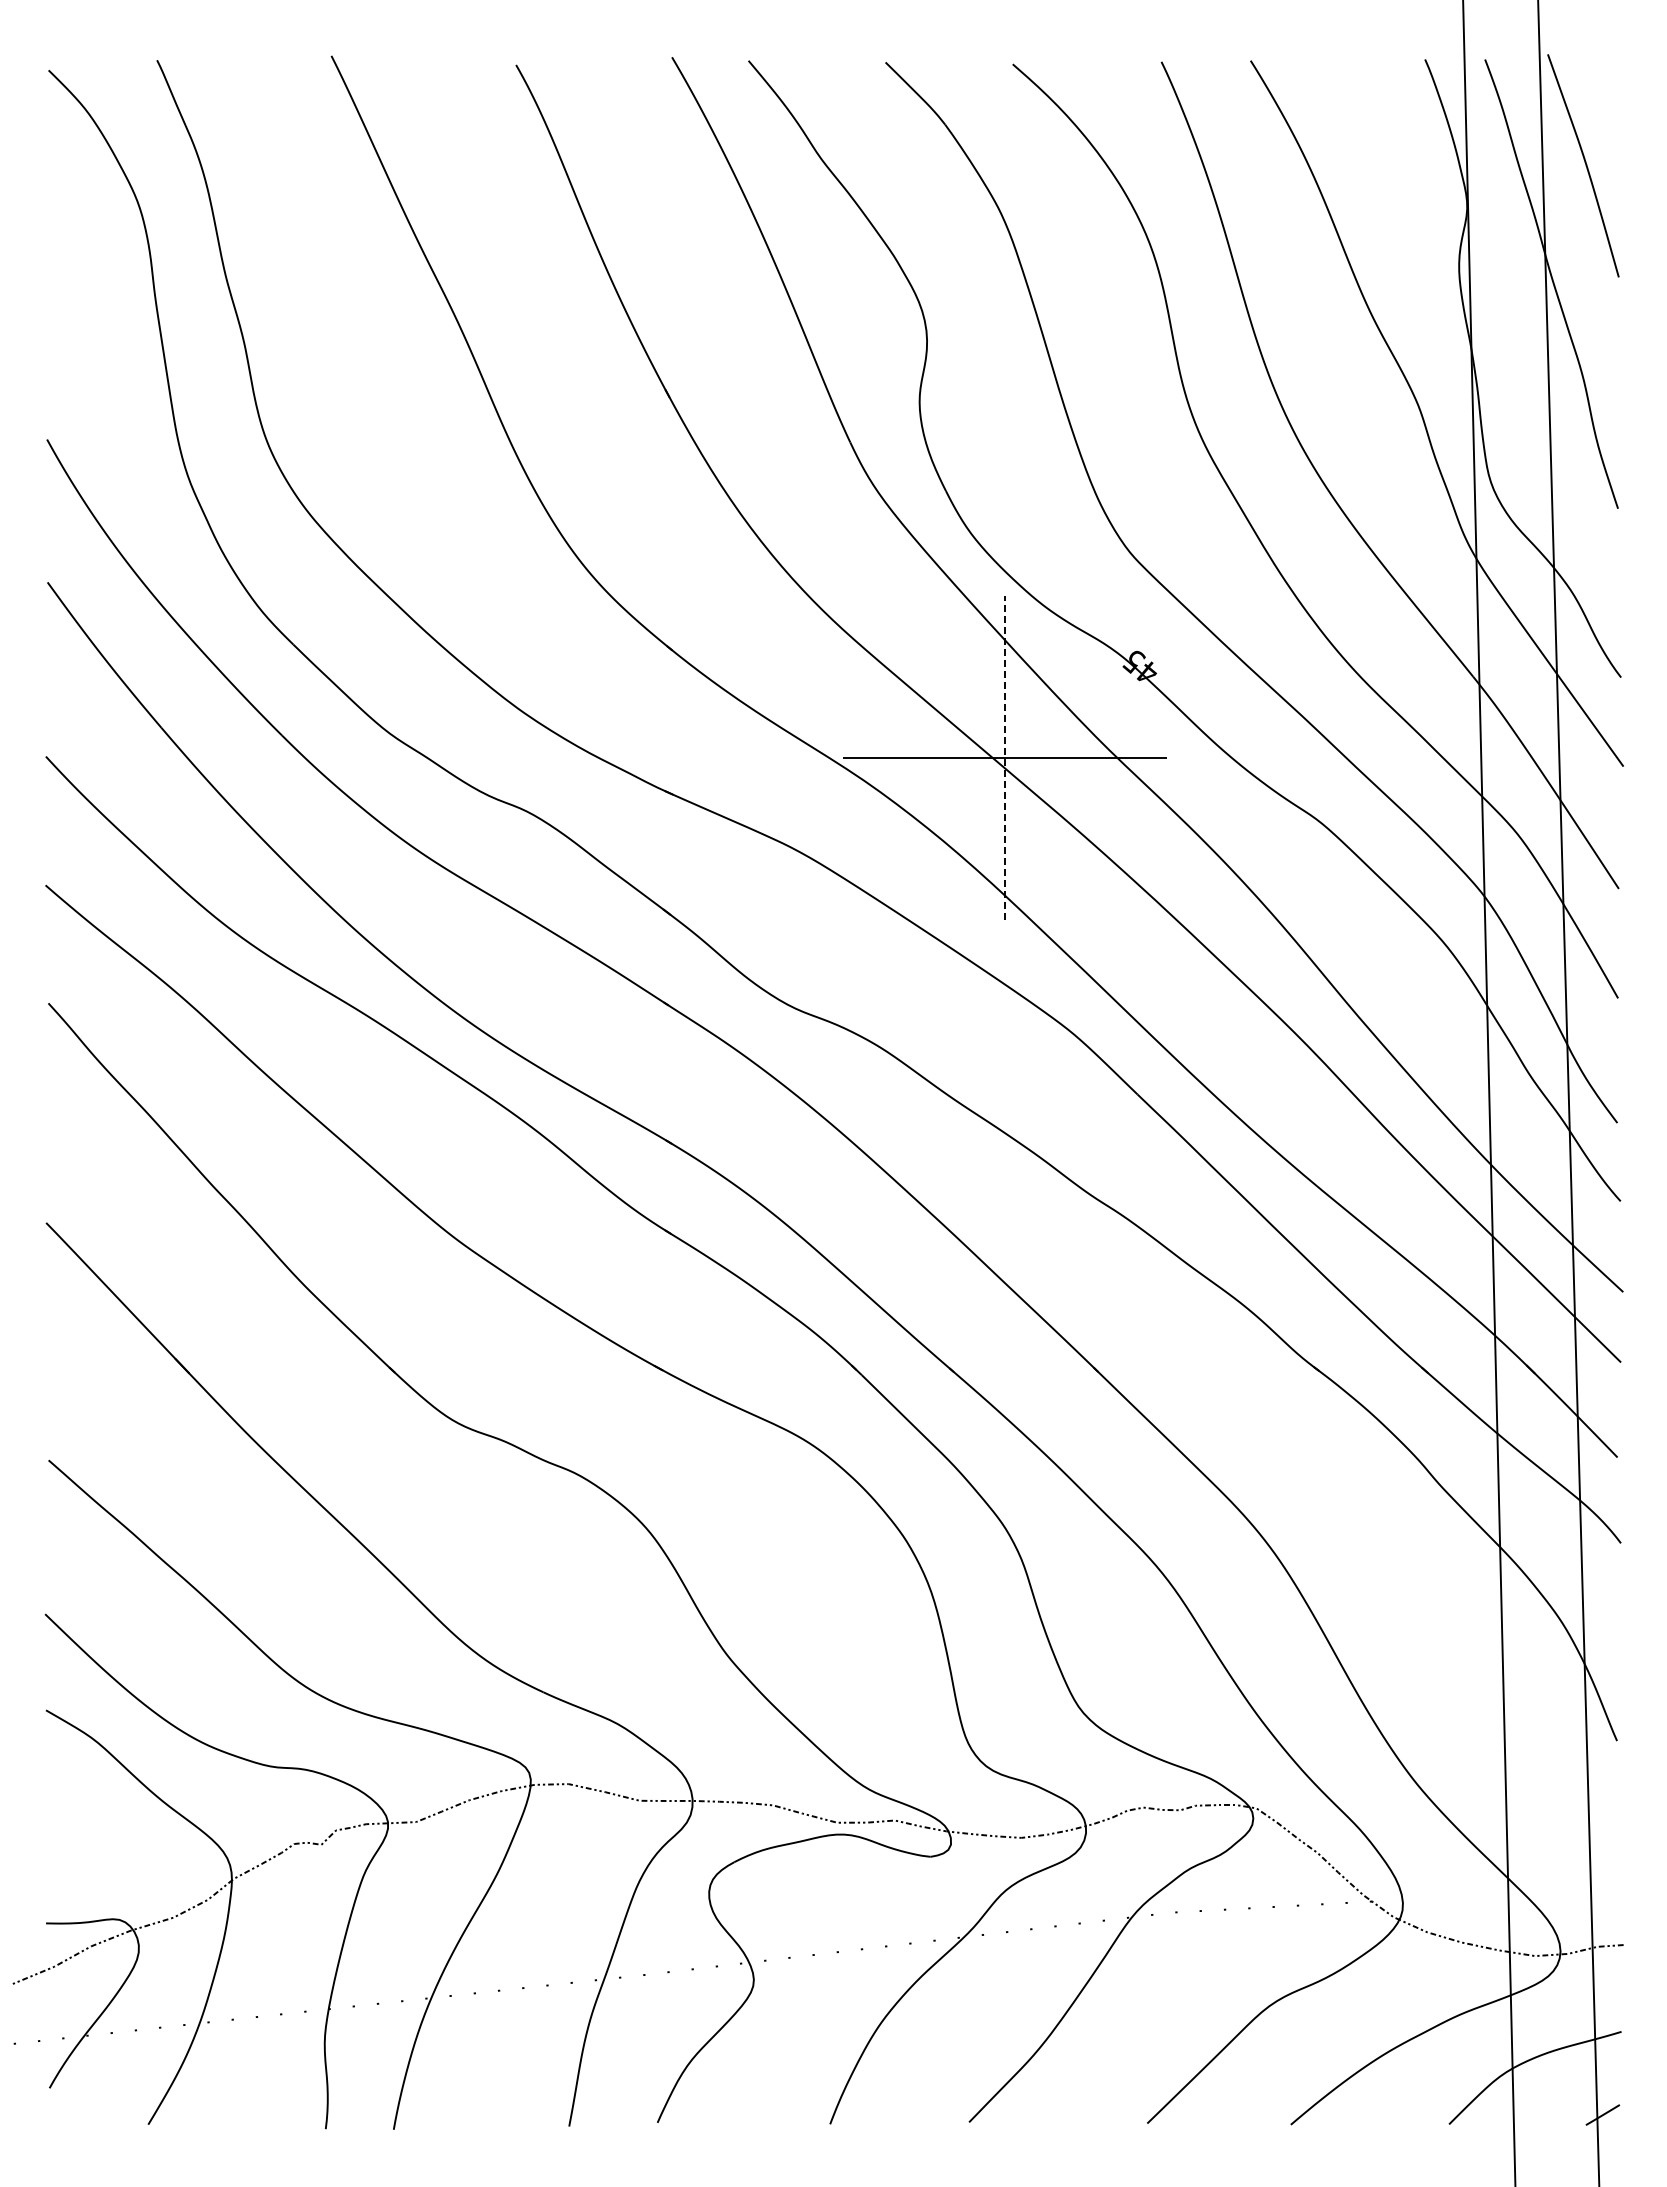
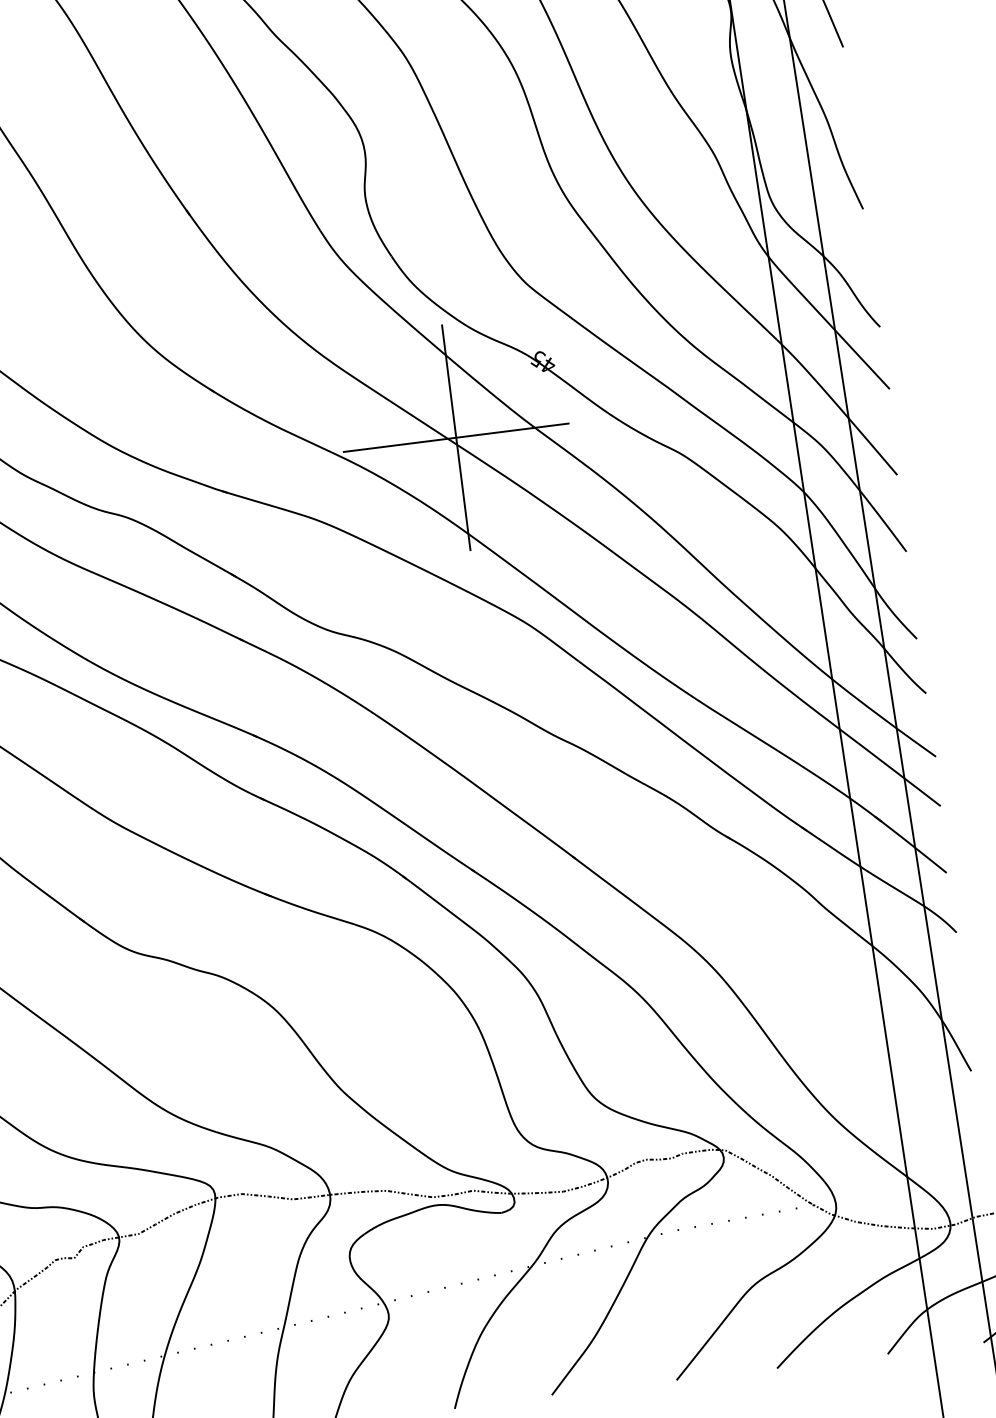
line: (1004, 757) -> (456, 437), dashed -> solid

